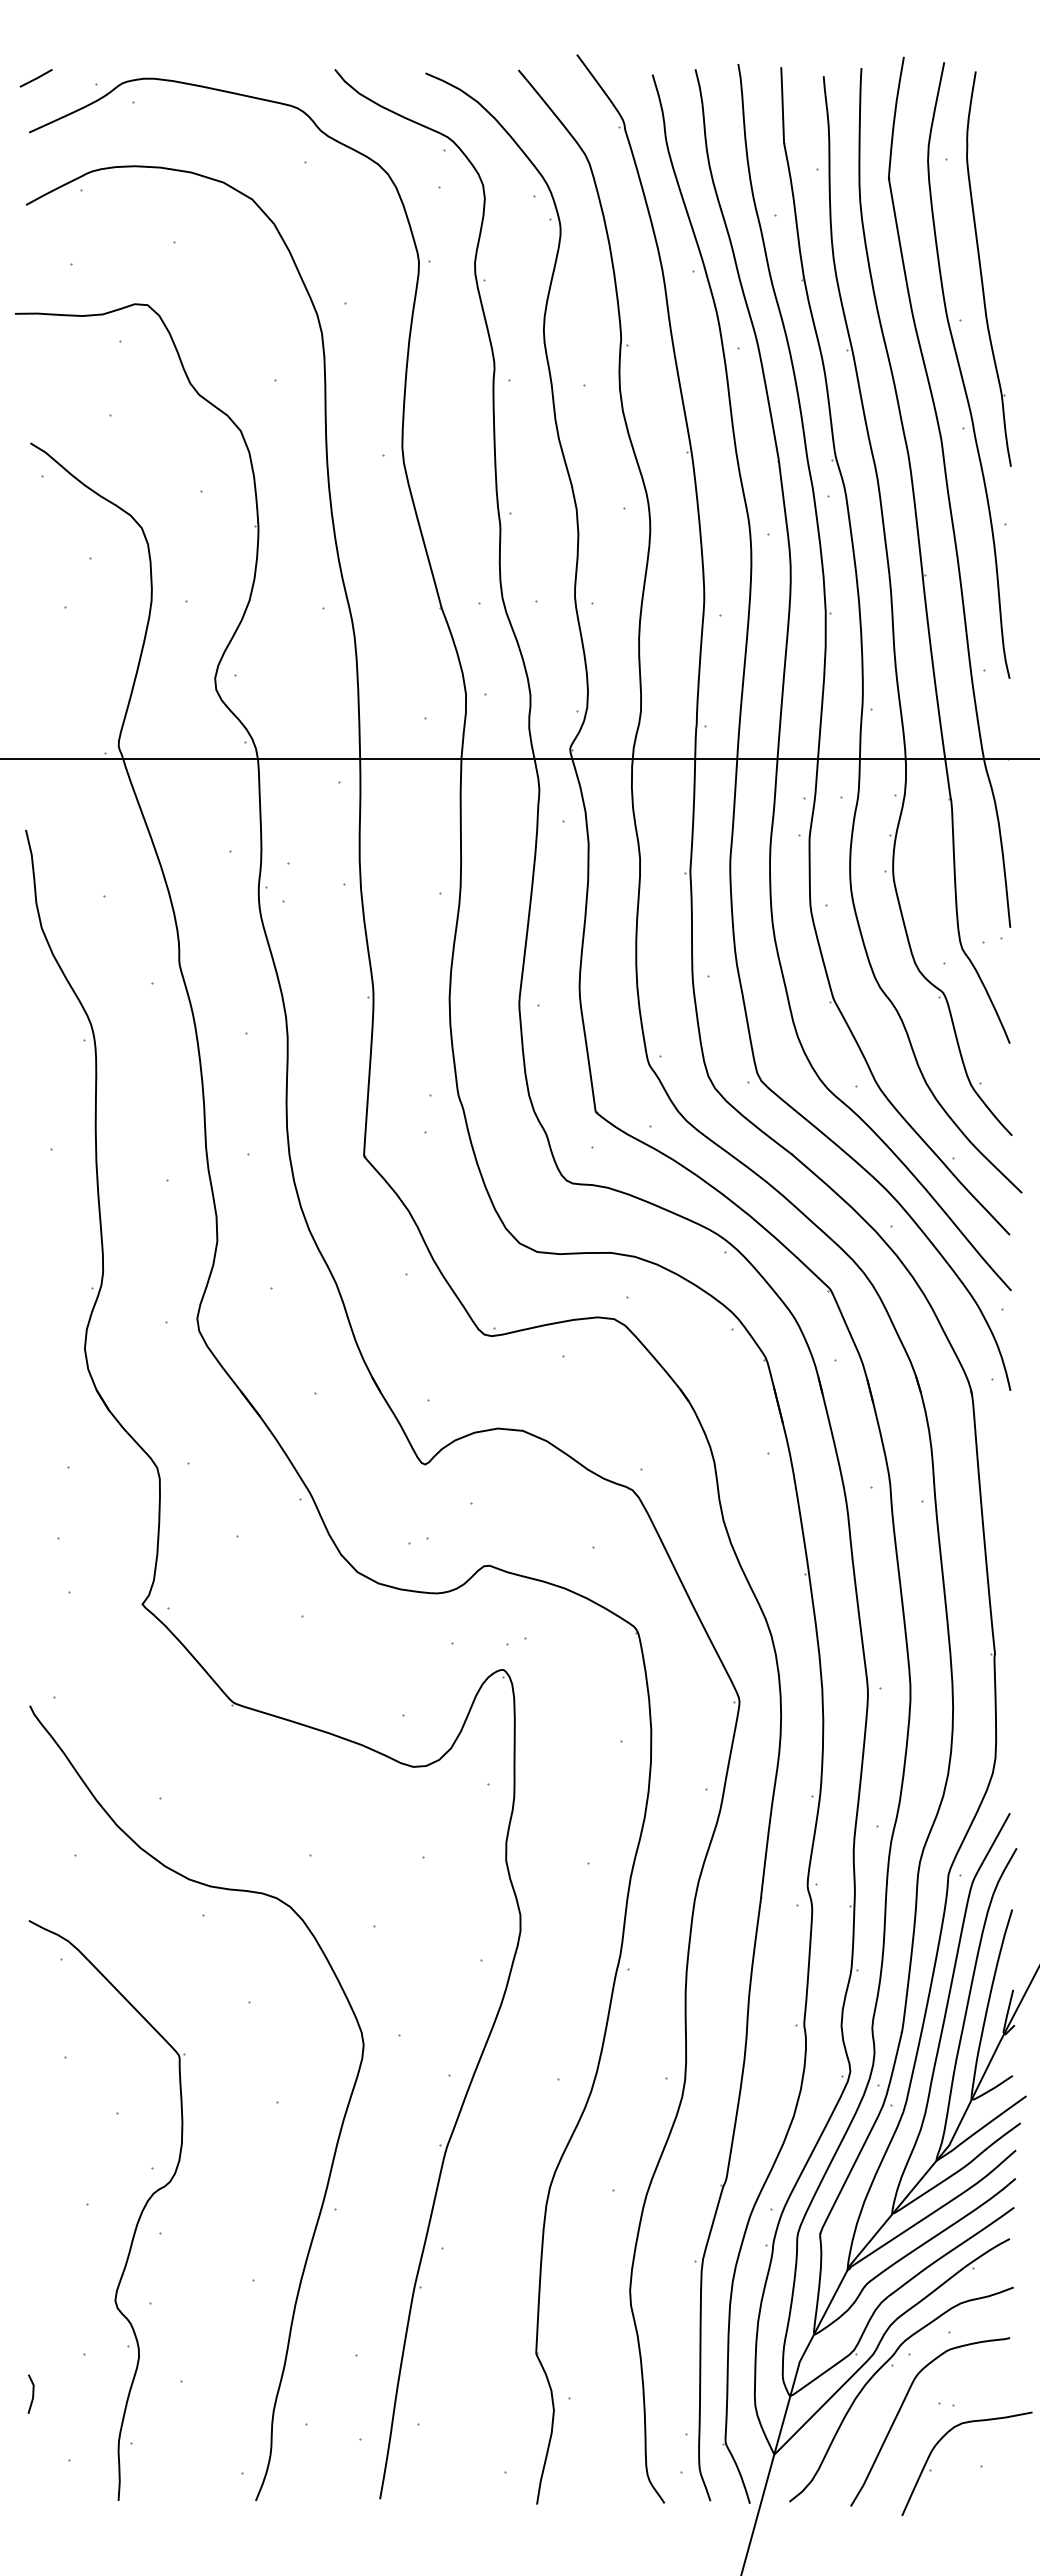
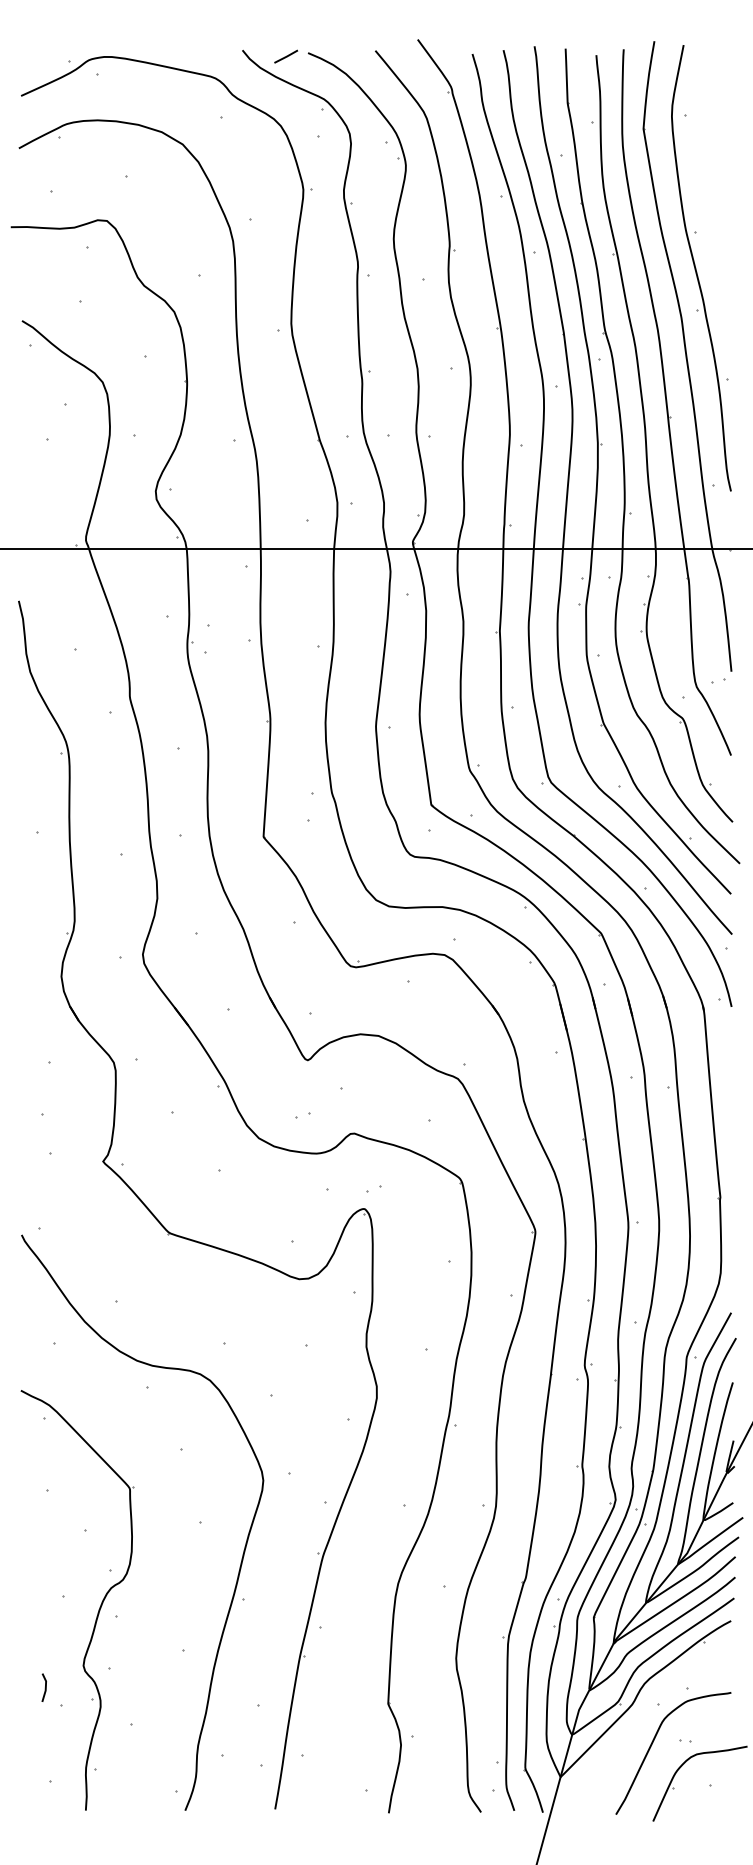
line: (35, 78) -> (285, 56), moved
part: (981, 268) -> (710, 194), removed
part: (892, 2366) -> (646, 1713), removed
line: (32, 2393) -> (45, 1687), moved

